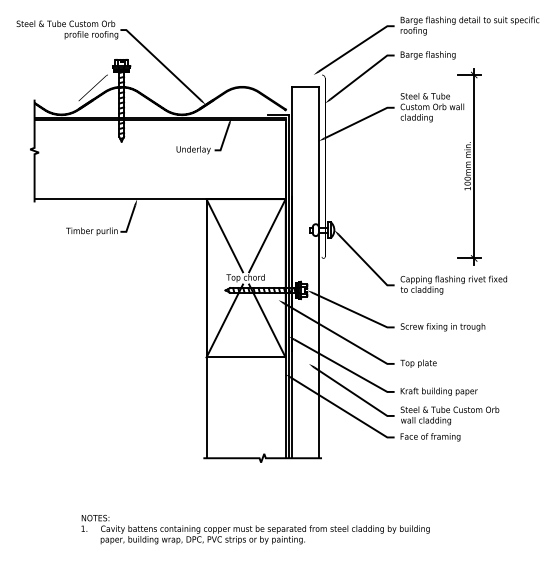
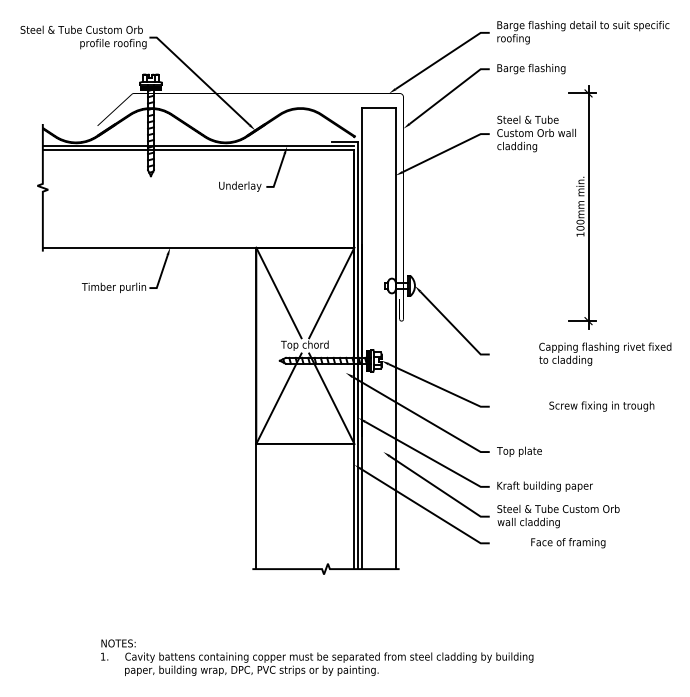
text: (454, 284) -> (605, 353), moved
text: (442, 327) -> (601, 406), moved
text: (430, 437) -> (568, 543), moved

